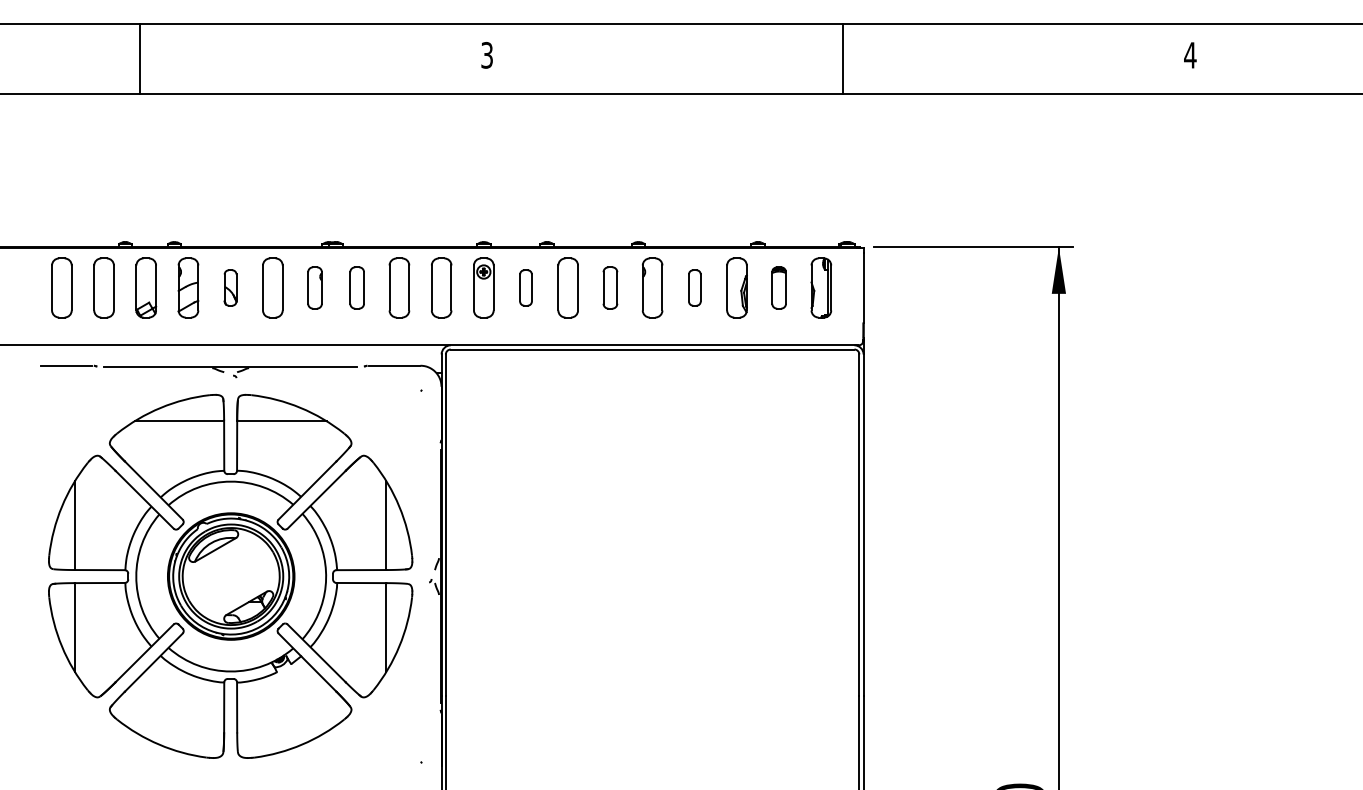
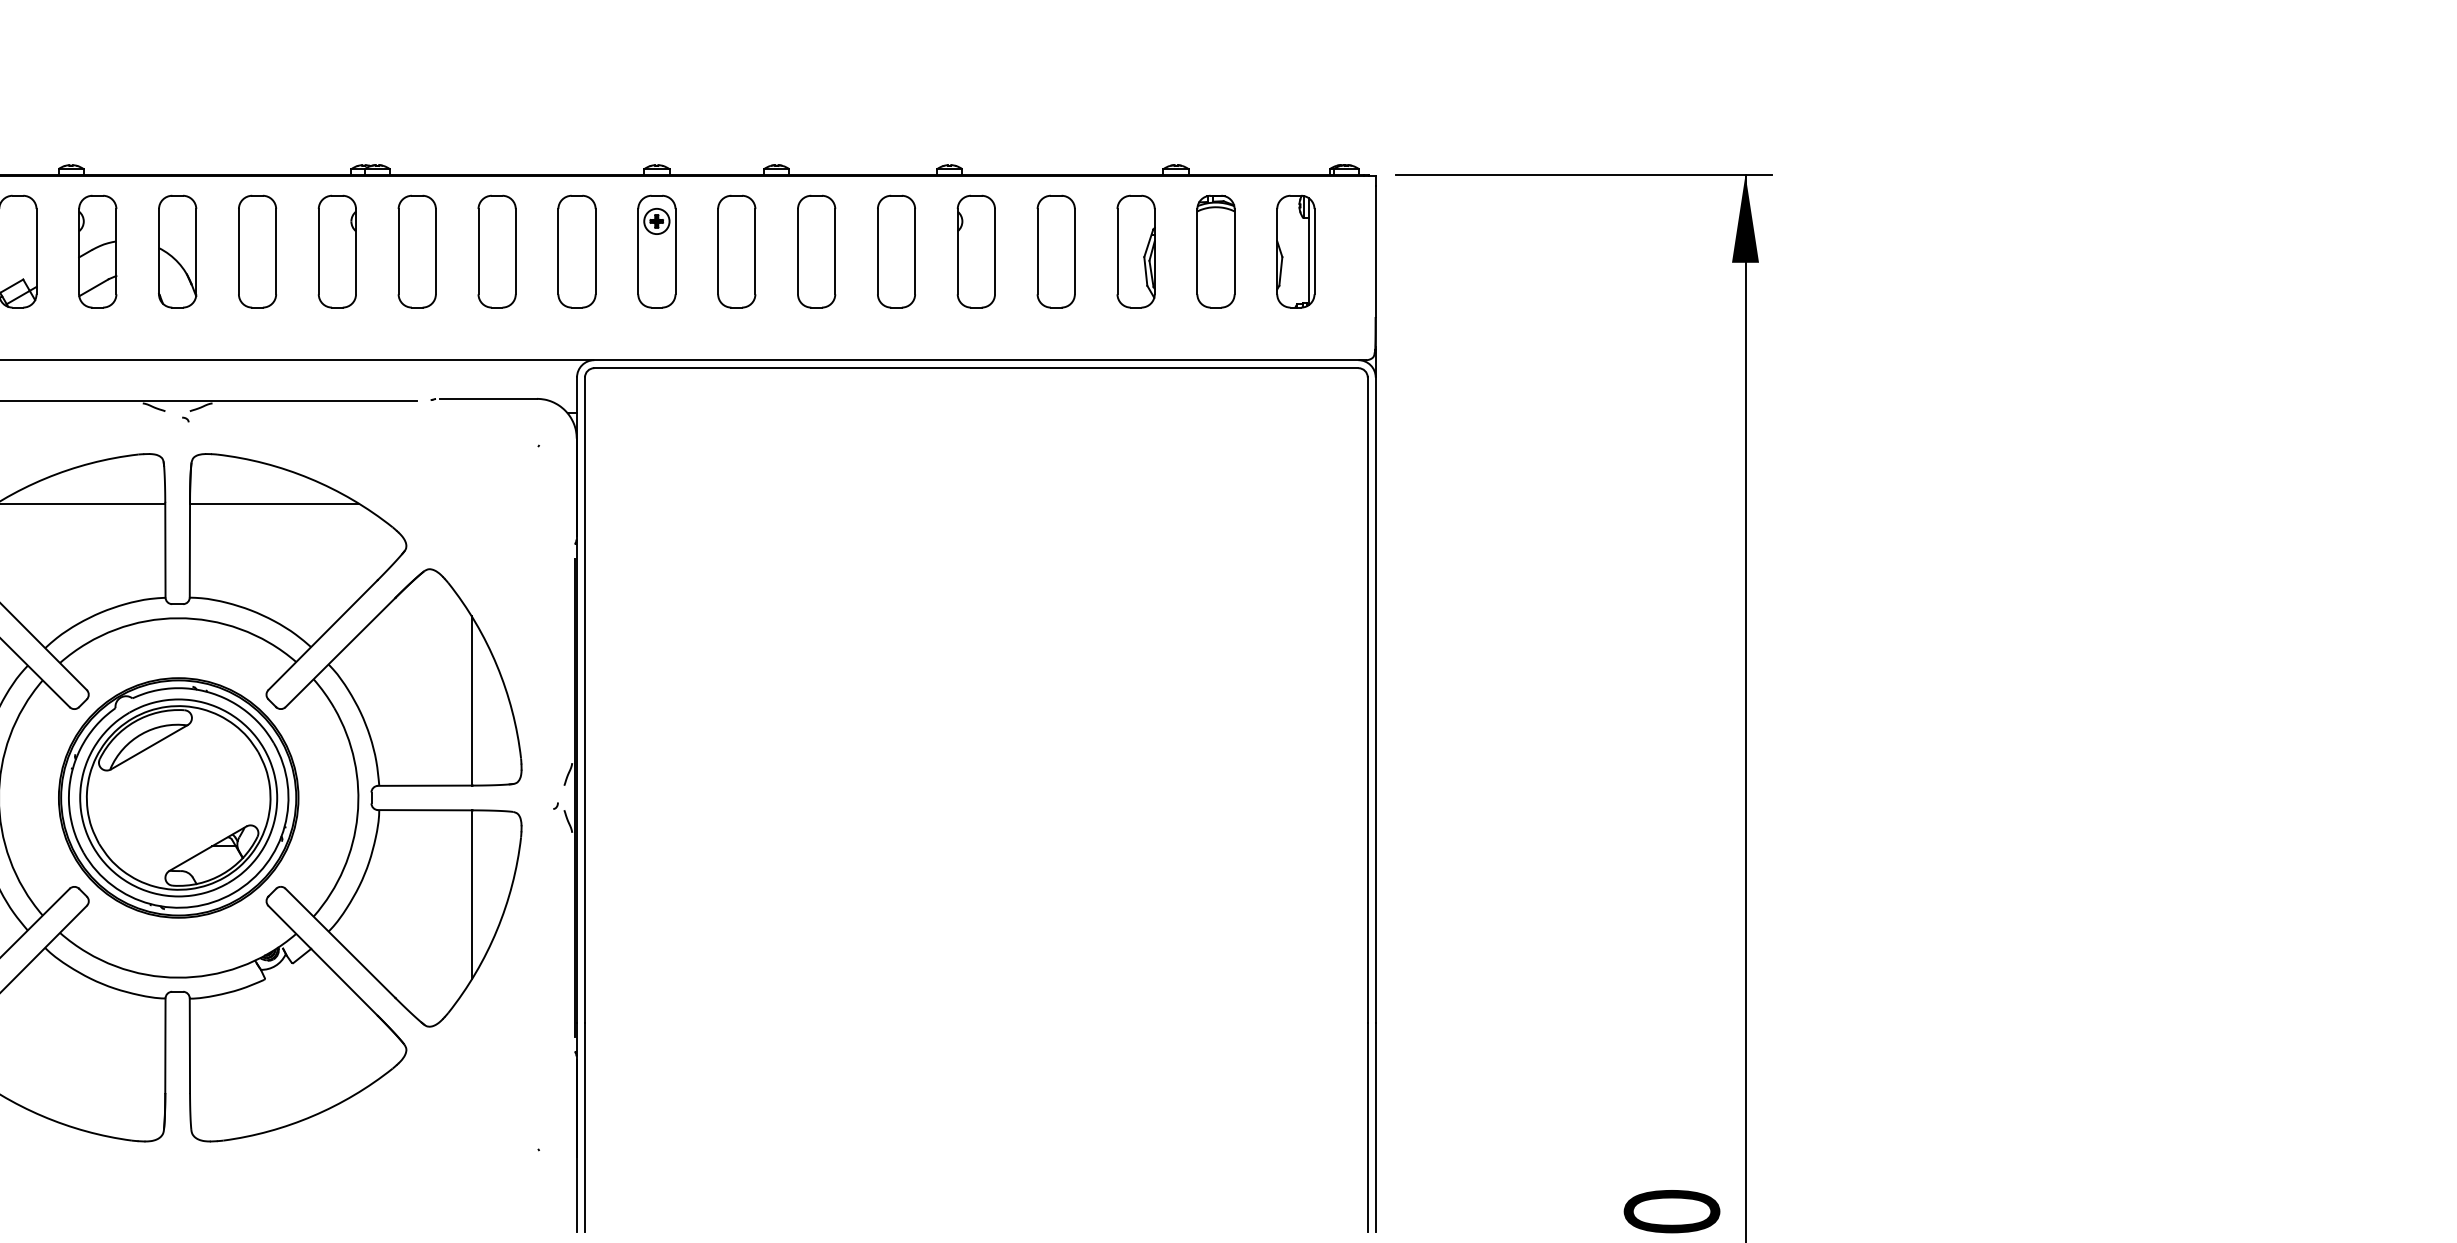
part: (230, 287) -> (177, 250), size x1.67
part: (314, 287) -> (336, 250), size x1.43
part: (356, 287) -> (415, 250), size x1.43
part: (525, 287) -> (735, 250), size x1.67
part: (610, 287) -> (896, 250), size x1.43
part: (694, 287) -> (1055, 250), size x1.67
part: (778, 287) -> (1214, 250), size x1.43

